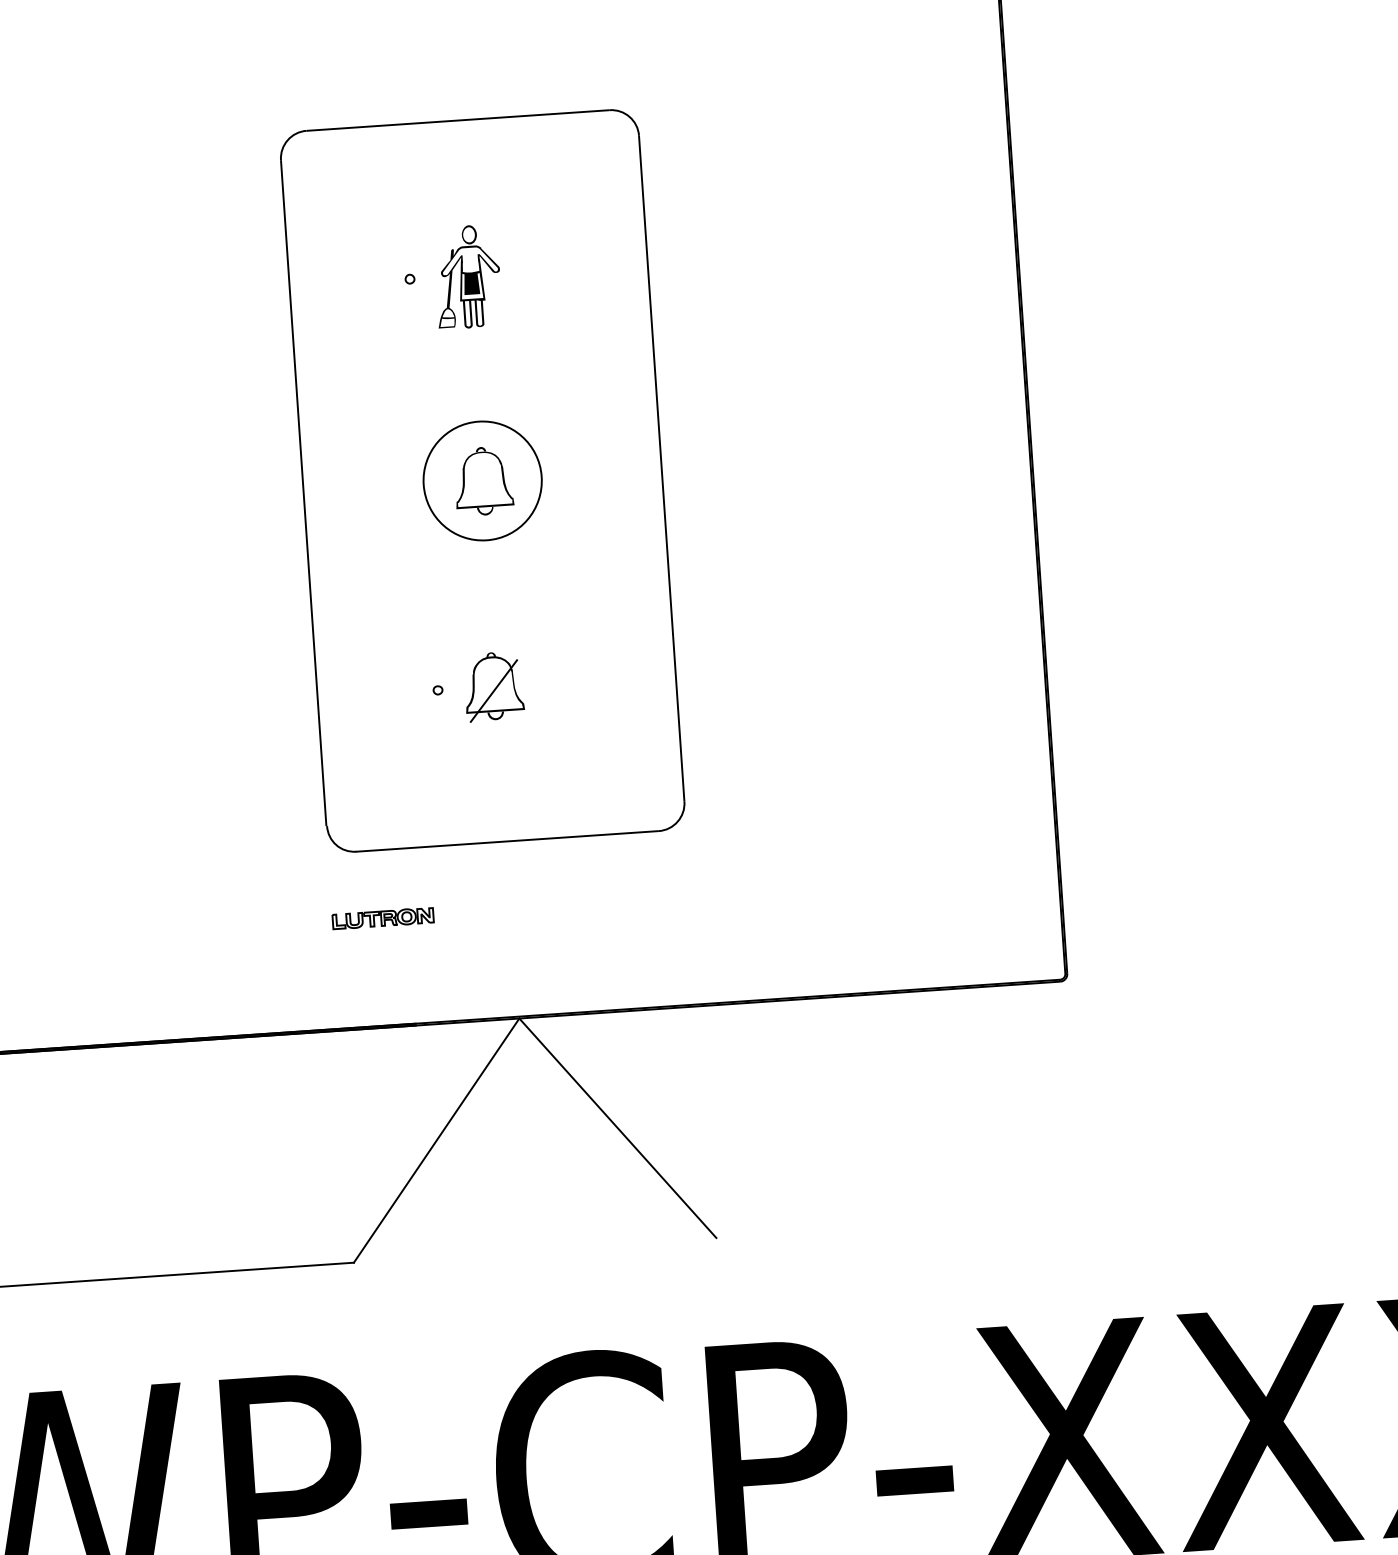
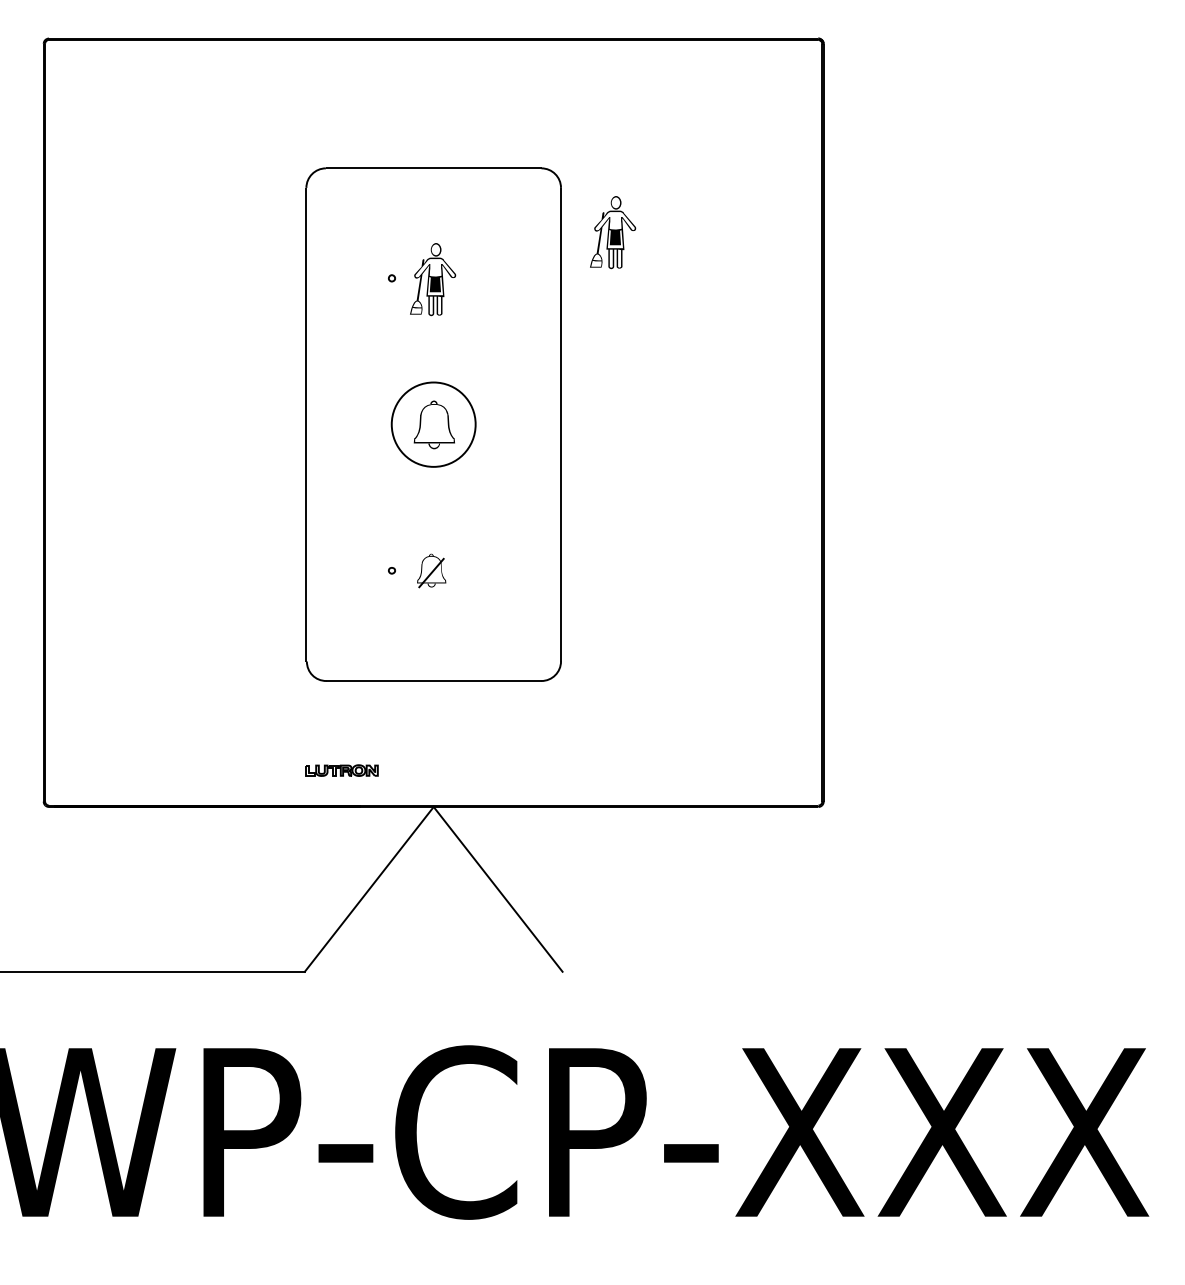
part: (717, 193) -> (613, 232), added
part: (493, 686) -> (431, 570), size x0.7
part: (382, 918) -> (341, 770), moved

